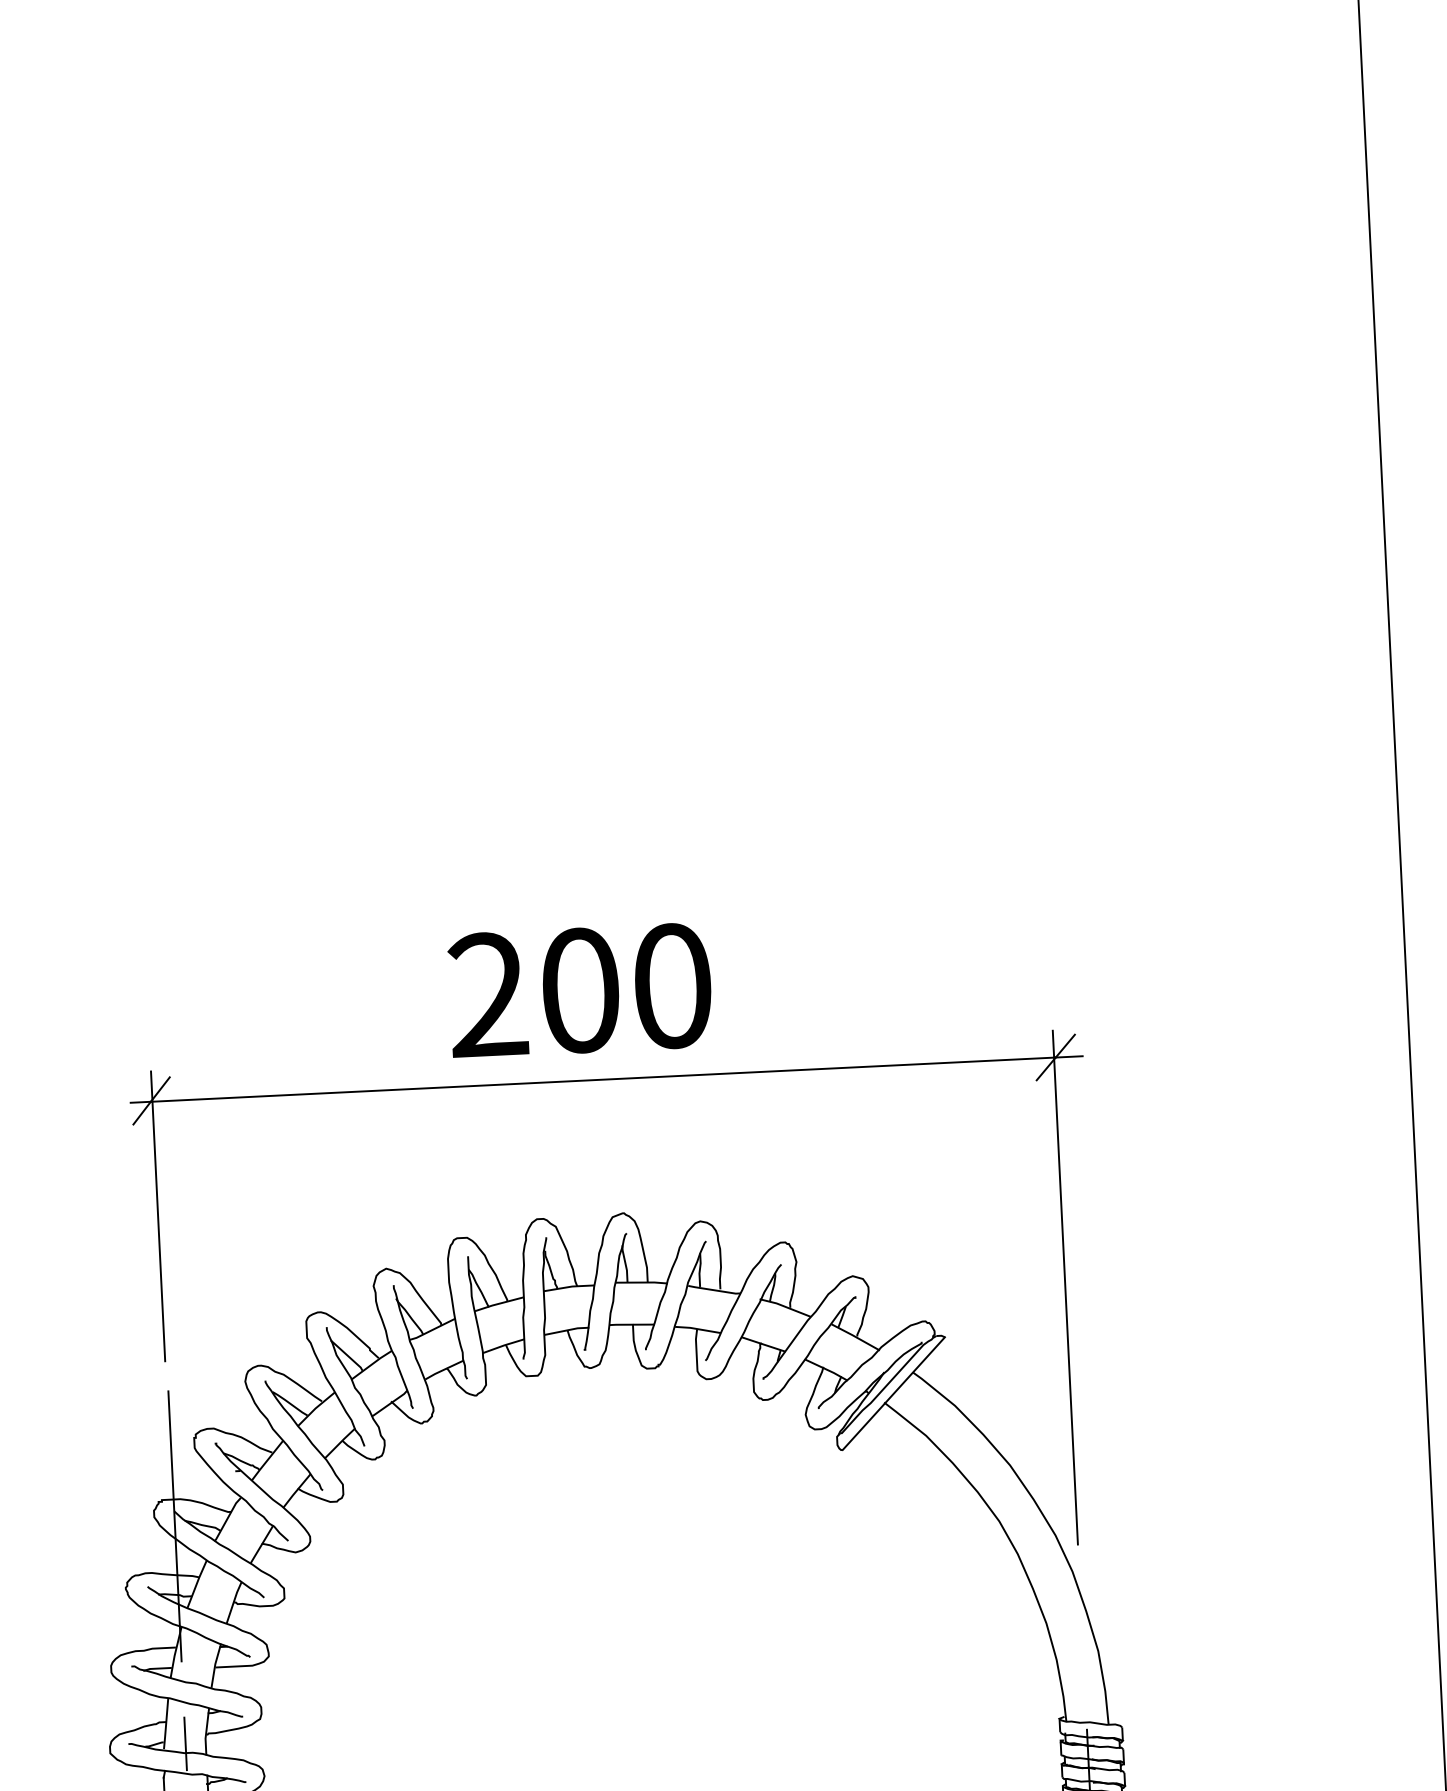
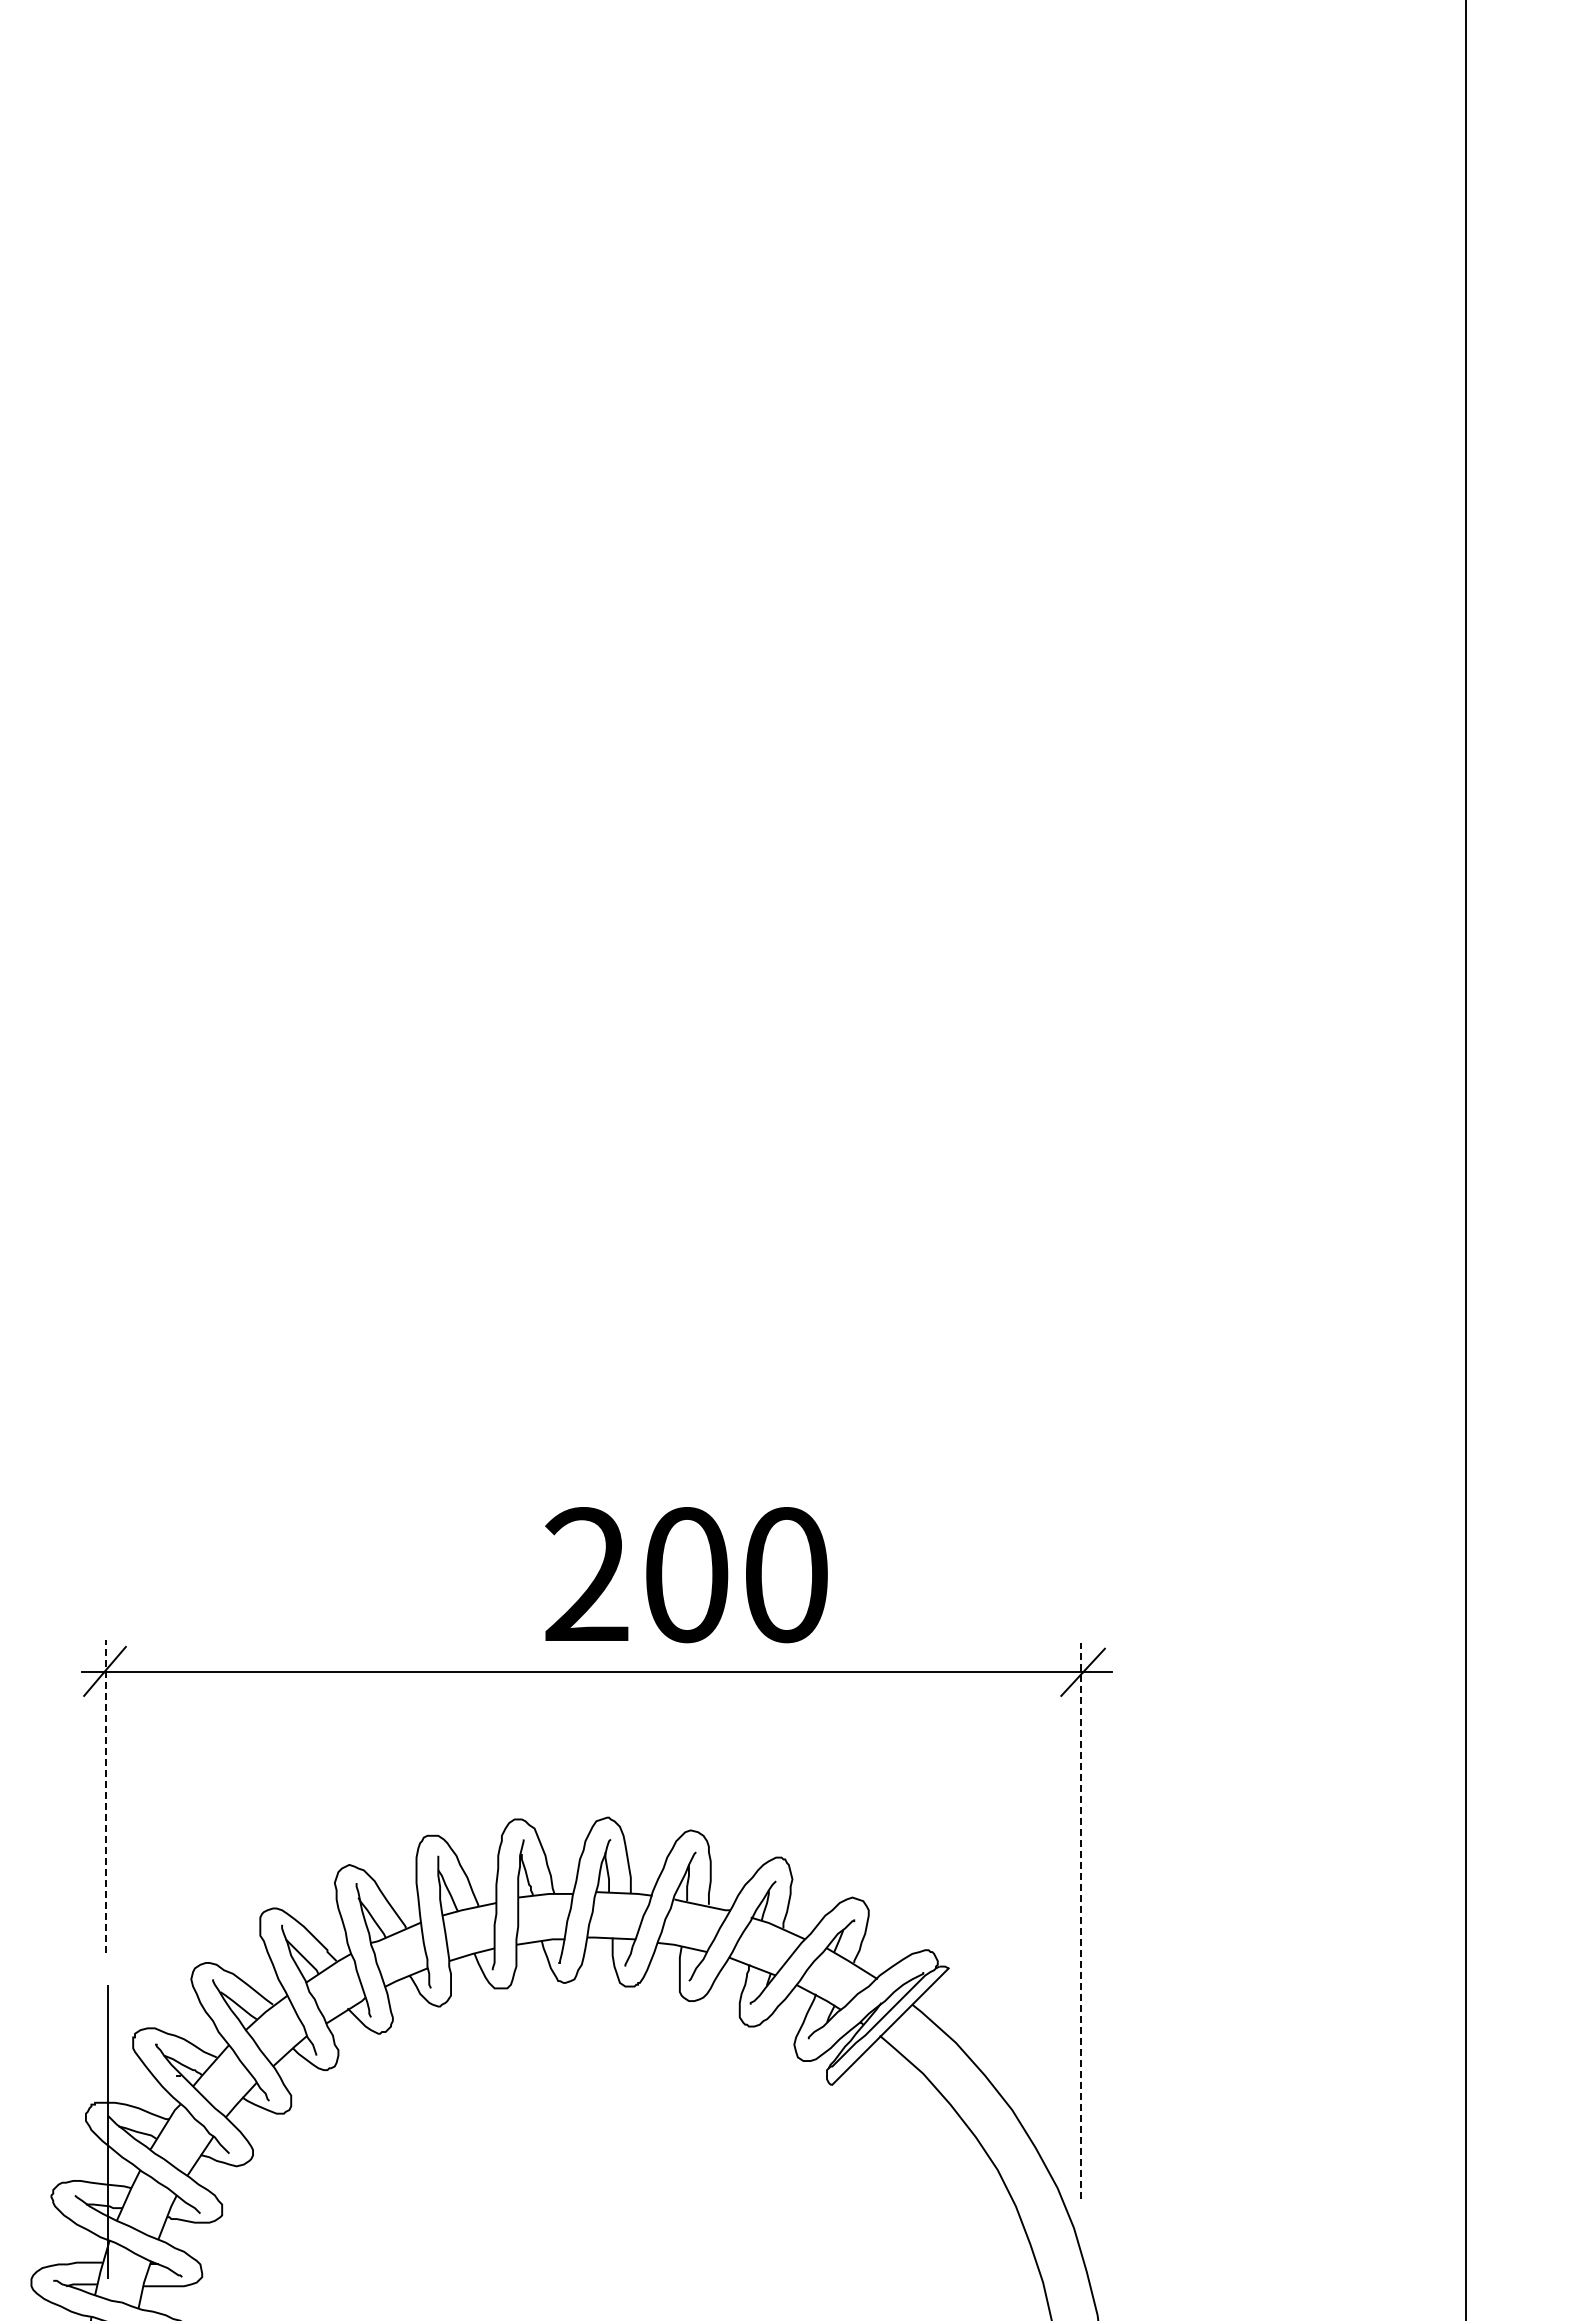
text: (580, 991) -> (686, 1575), moved
line: (157, 1216) -> (105, 1796), solid -> dashed
line: (1065, 1287) -> (1081, 1921), solid -> dashed

